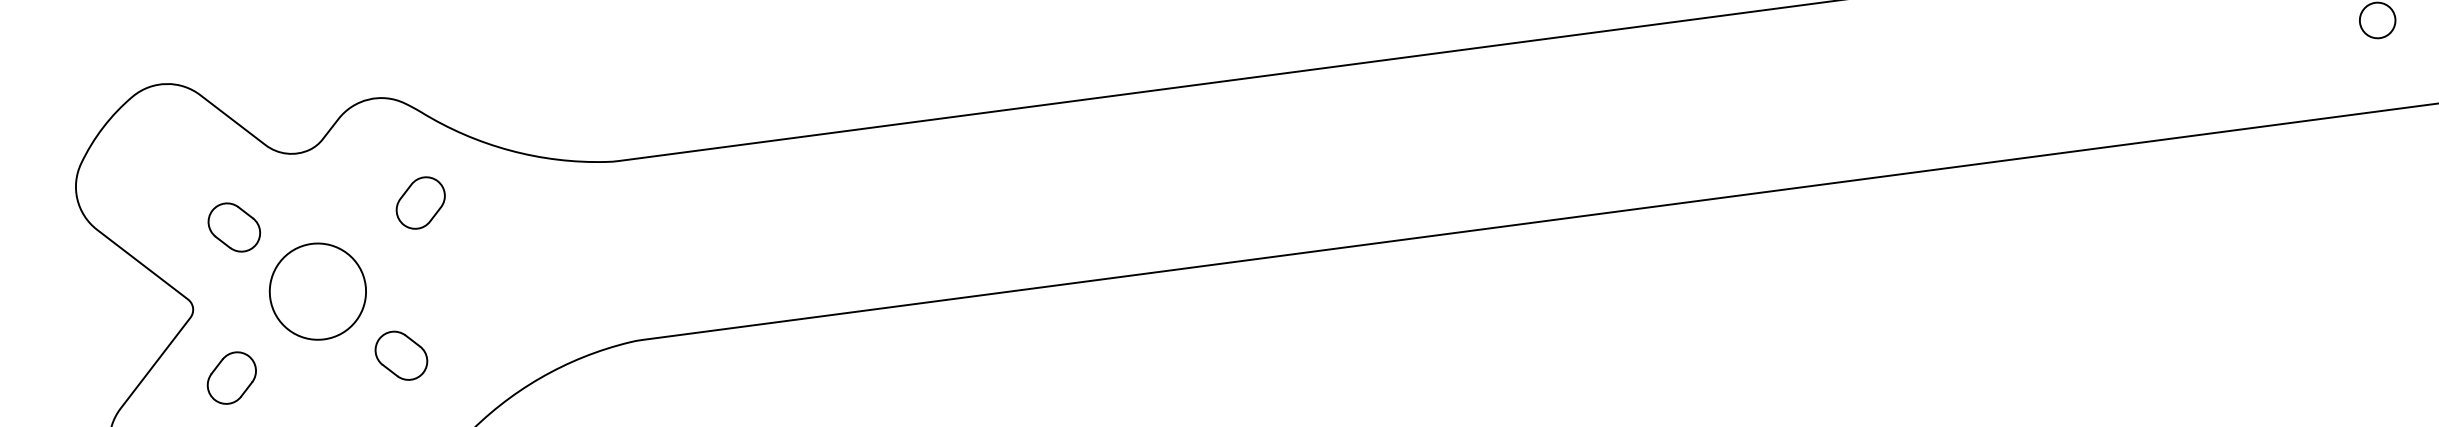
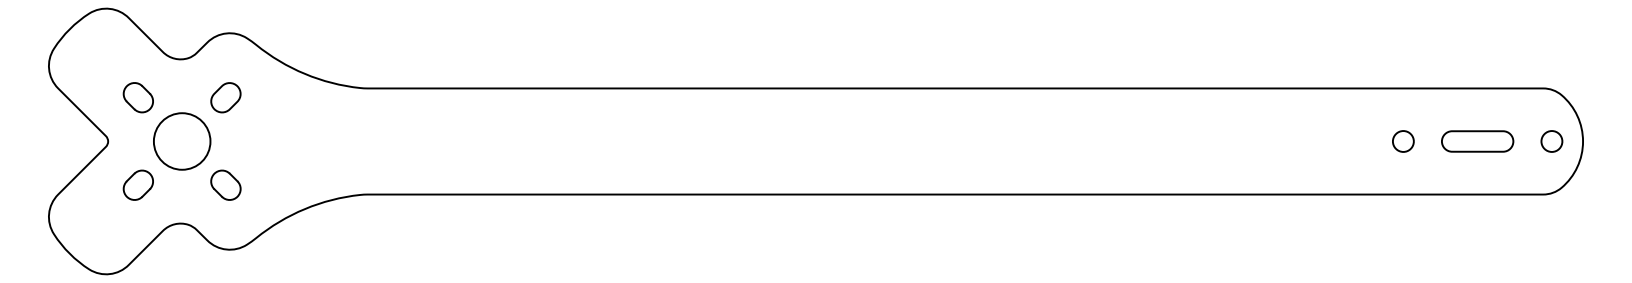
part: (420, 202) -> (225, 97), moved
part: (230, 376) -> (137, 184), moved

